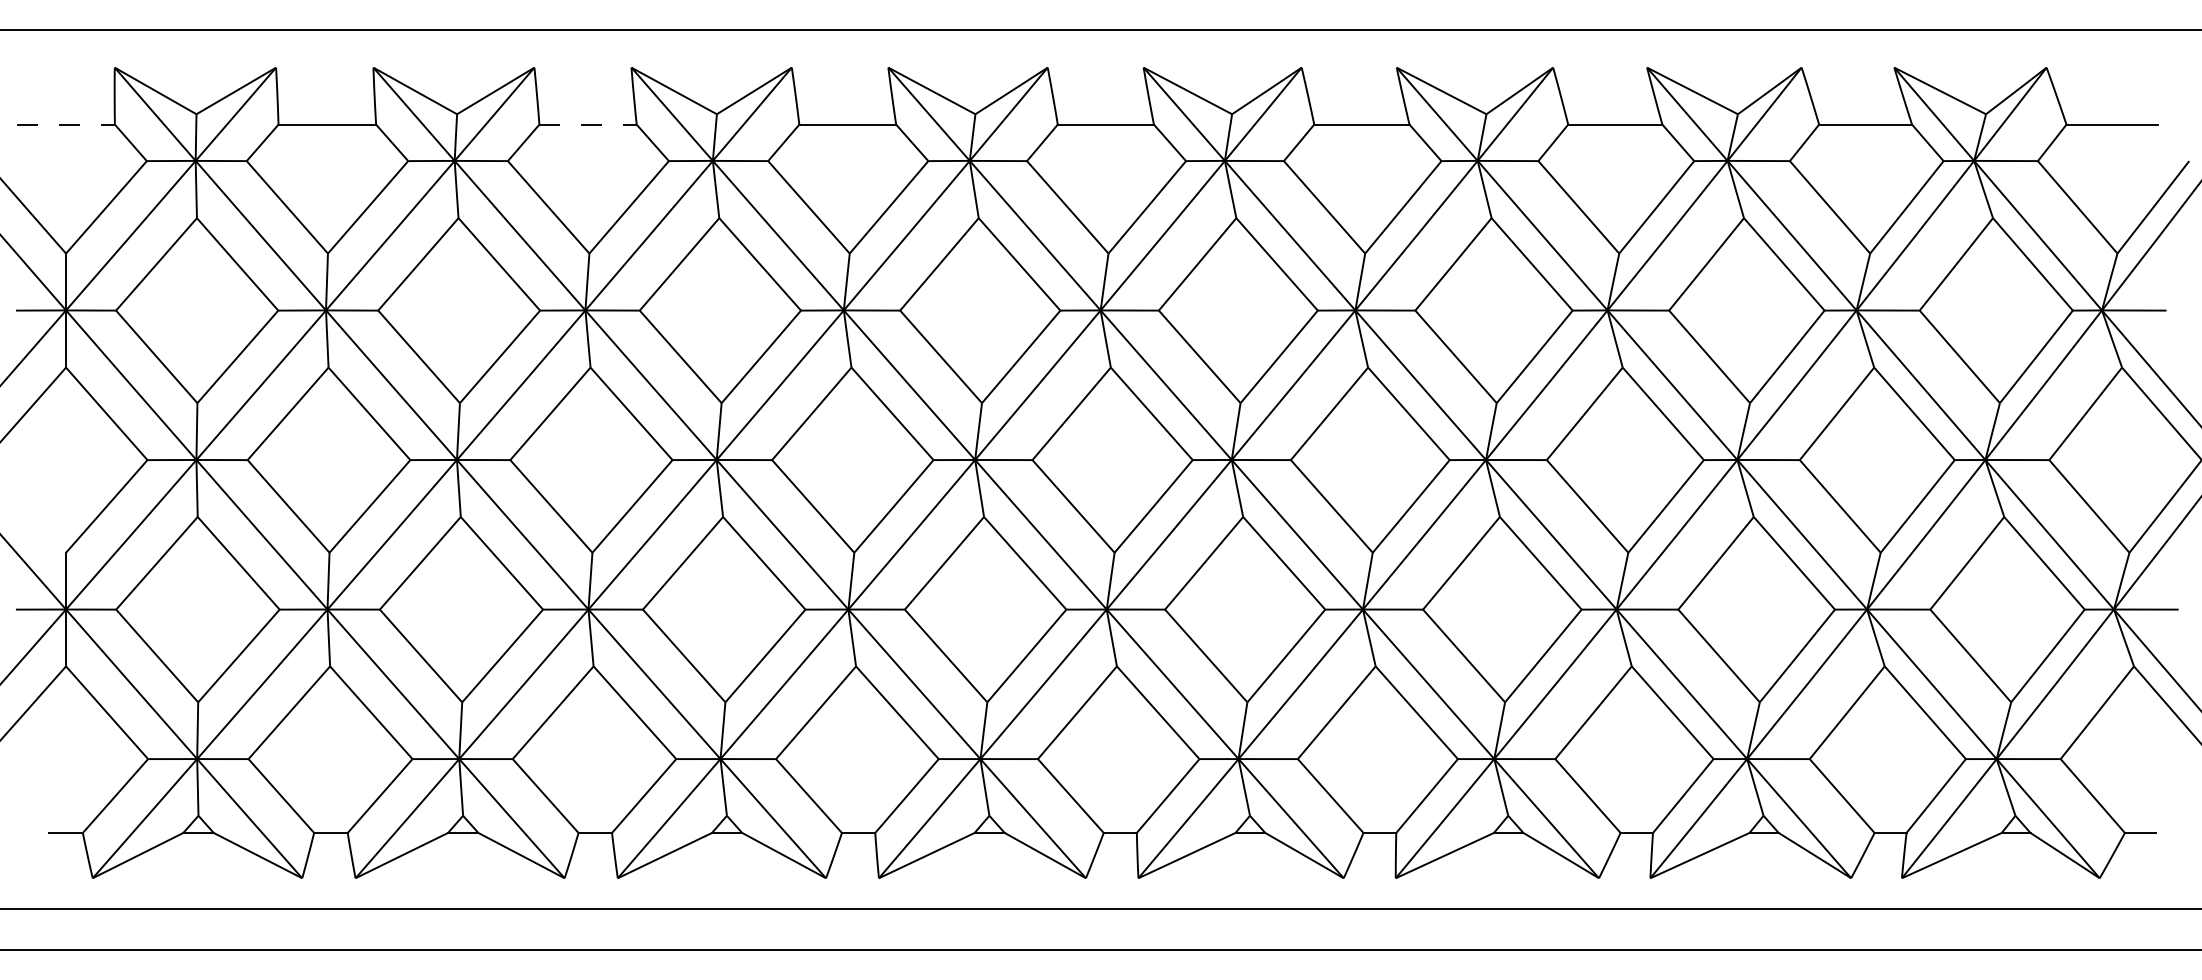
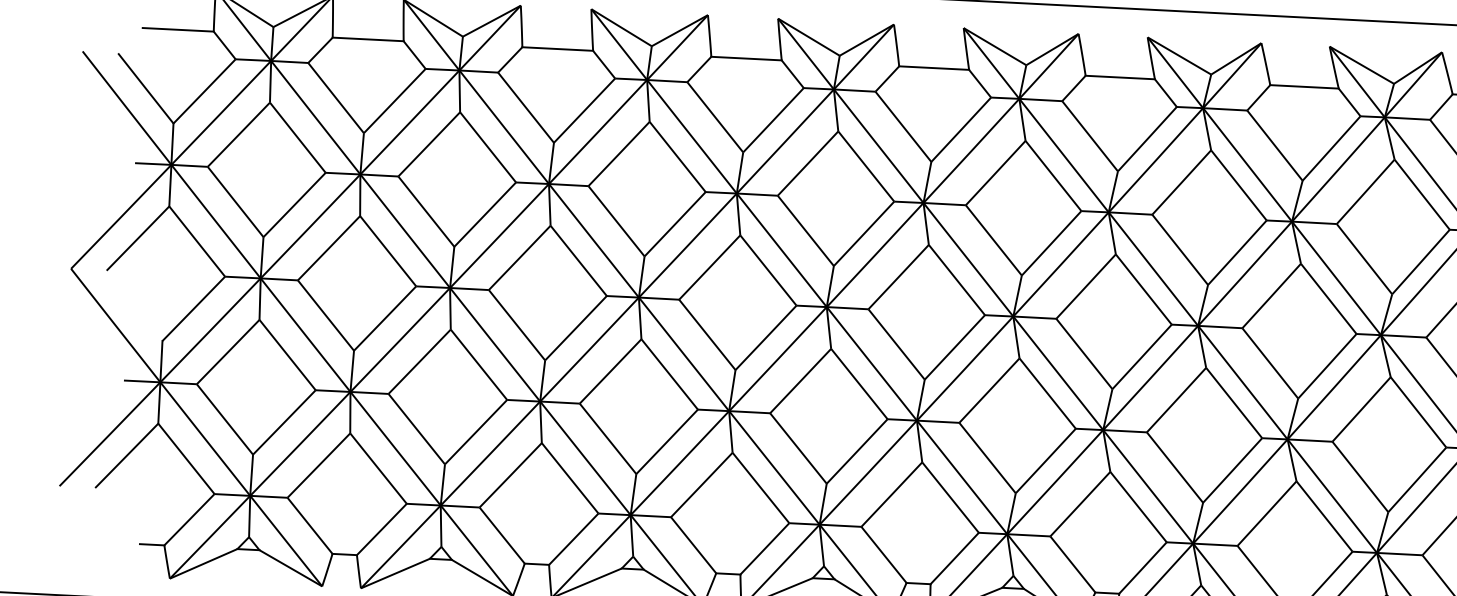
line: (66, 124) -> (178, 29), dashed -> solid
line: (588, 124) -> (558, 48), dashed -> solid

